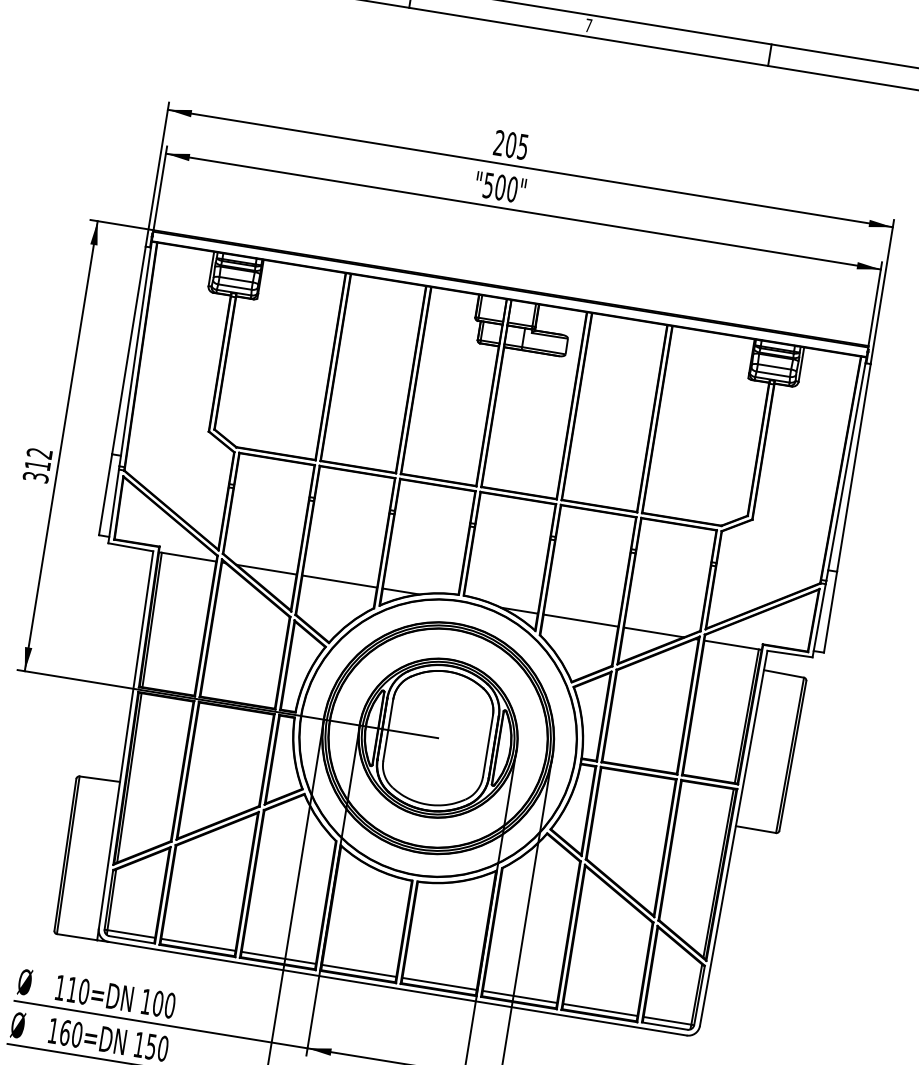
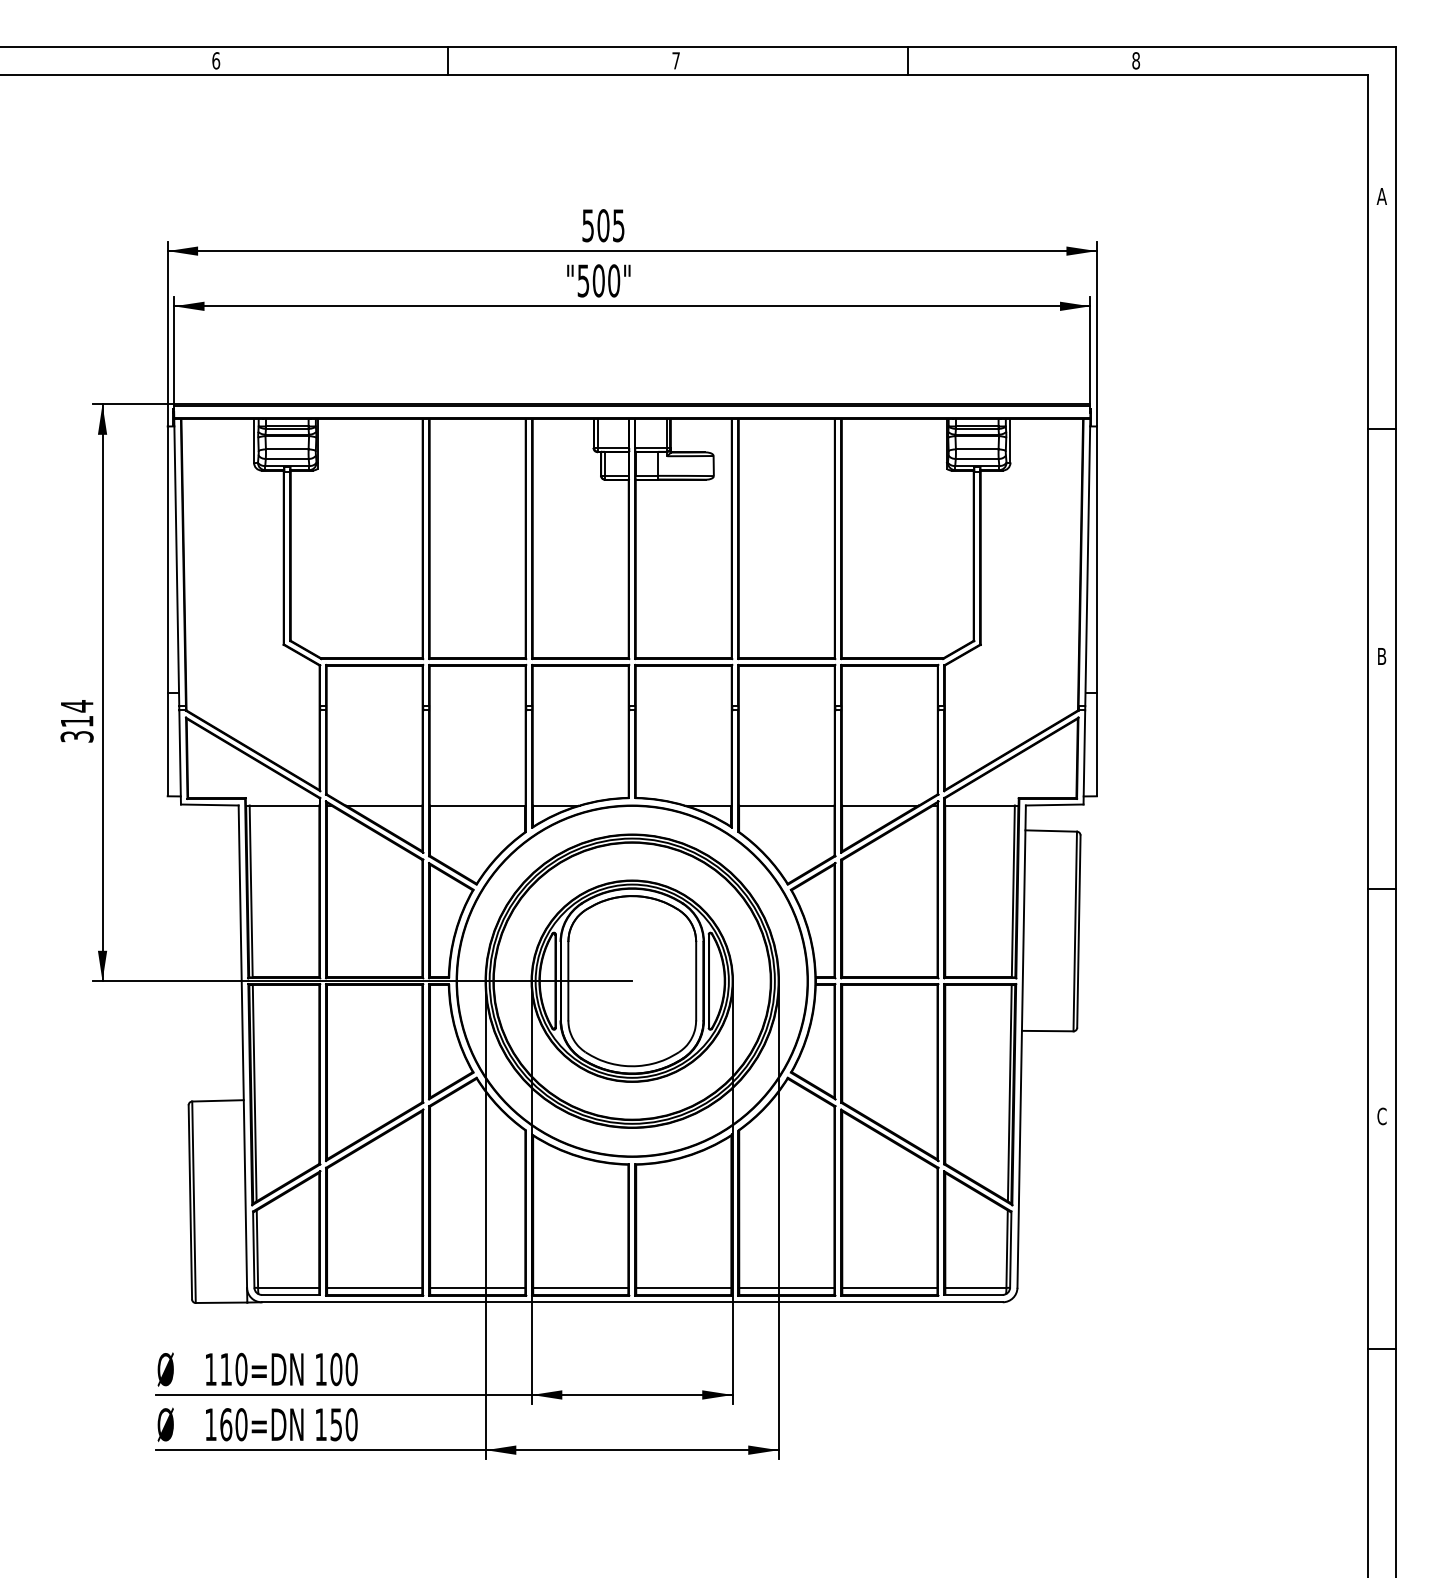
text: (498, 142) -> (587, 225), 205 -> 505
text: (39, 453) -> (76, 706), 312 -> 314

